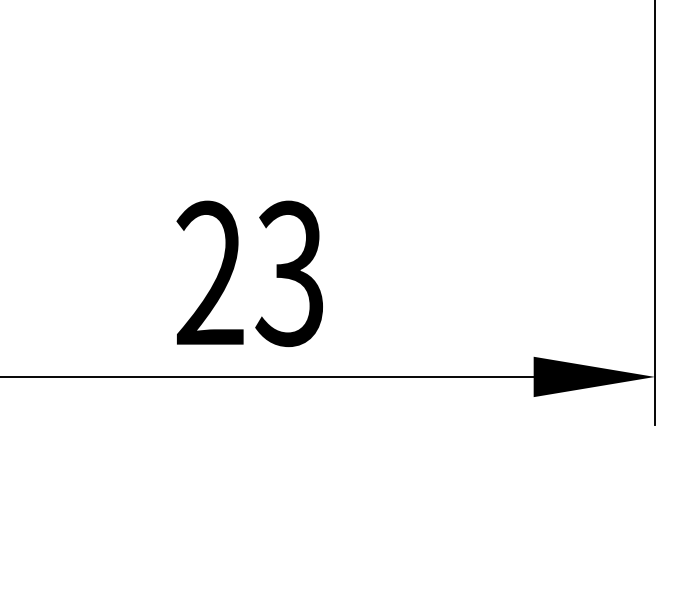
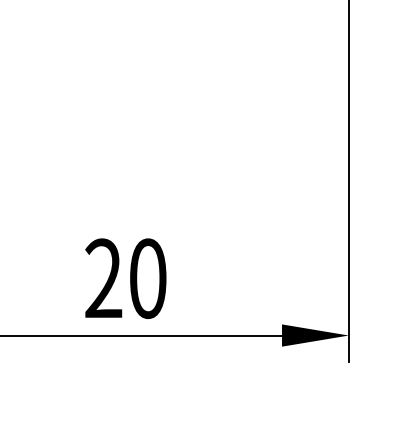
text: (289, 273) -> (147, 278), 23 -> 20

